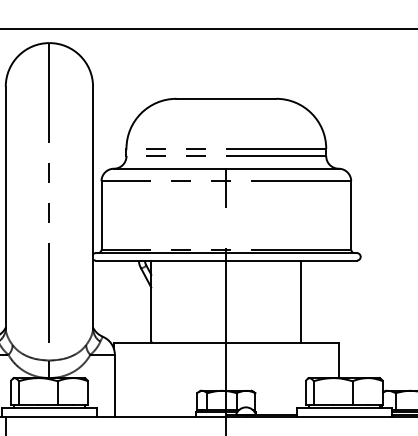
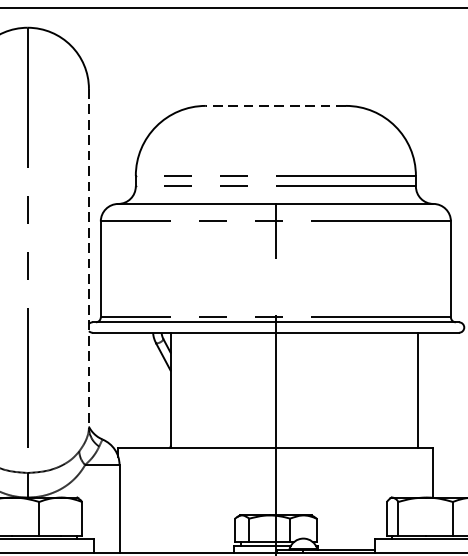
line: (226, 98) -> (276, 105), solid -> dashed
line: (93, 207) -> (89, 258), solid -> dashed
line: (301, 301) -> (417, 390), moved

